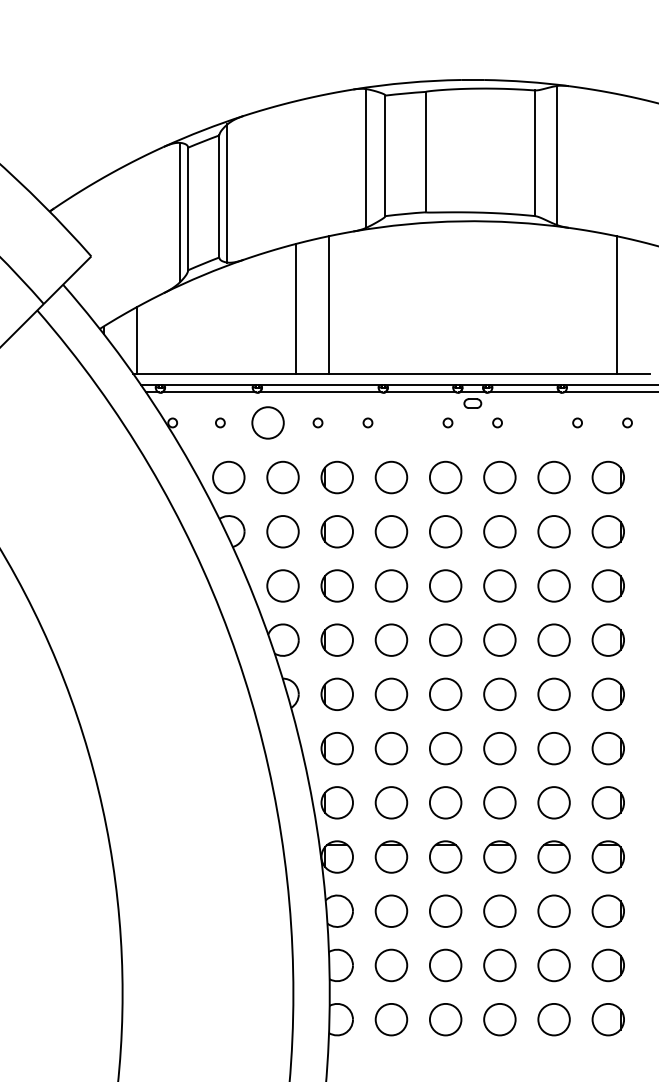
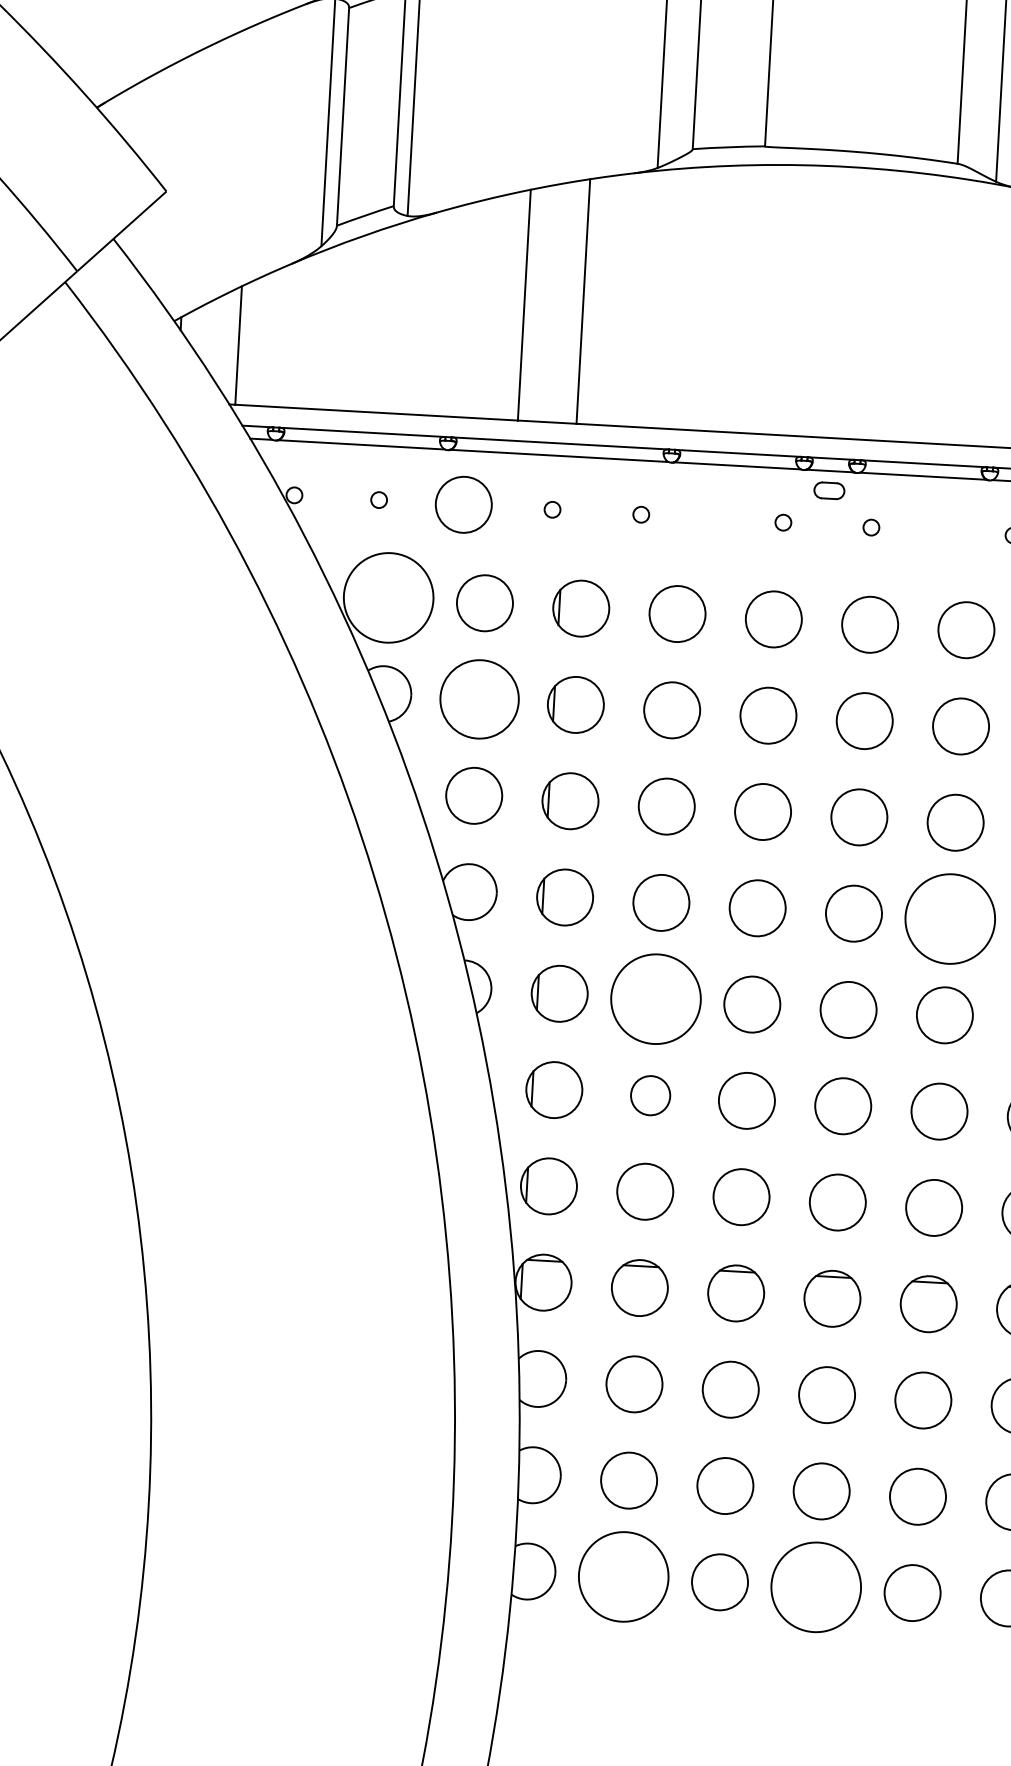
circle: (228, 477) -> (388, 597), size x1.6
circle: (282, 531) -> (478, 699), size x1.4
circle: (553, 639) -> (949, 917), size x1.6
circle: (391, 694) -> (656, 999), size x1.6
circle: (391, 748) -> (650, 1095), size x0.7
circle: (391, 1019) -> (623, 1576), size x1.6
circle: (499, 1019) -> (815, 1587), size x1.6

